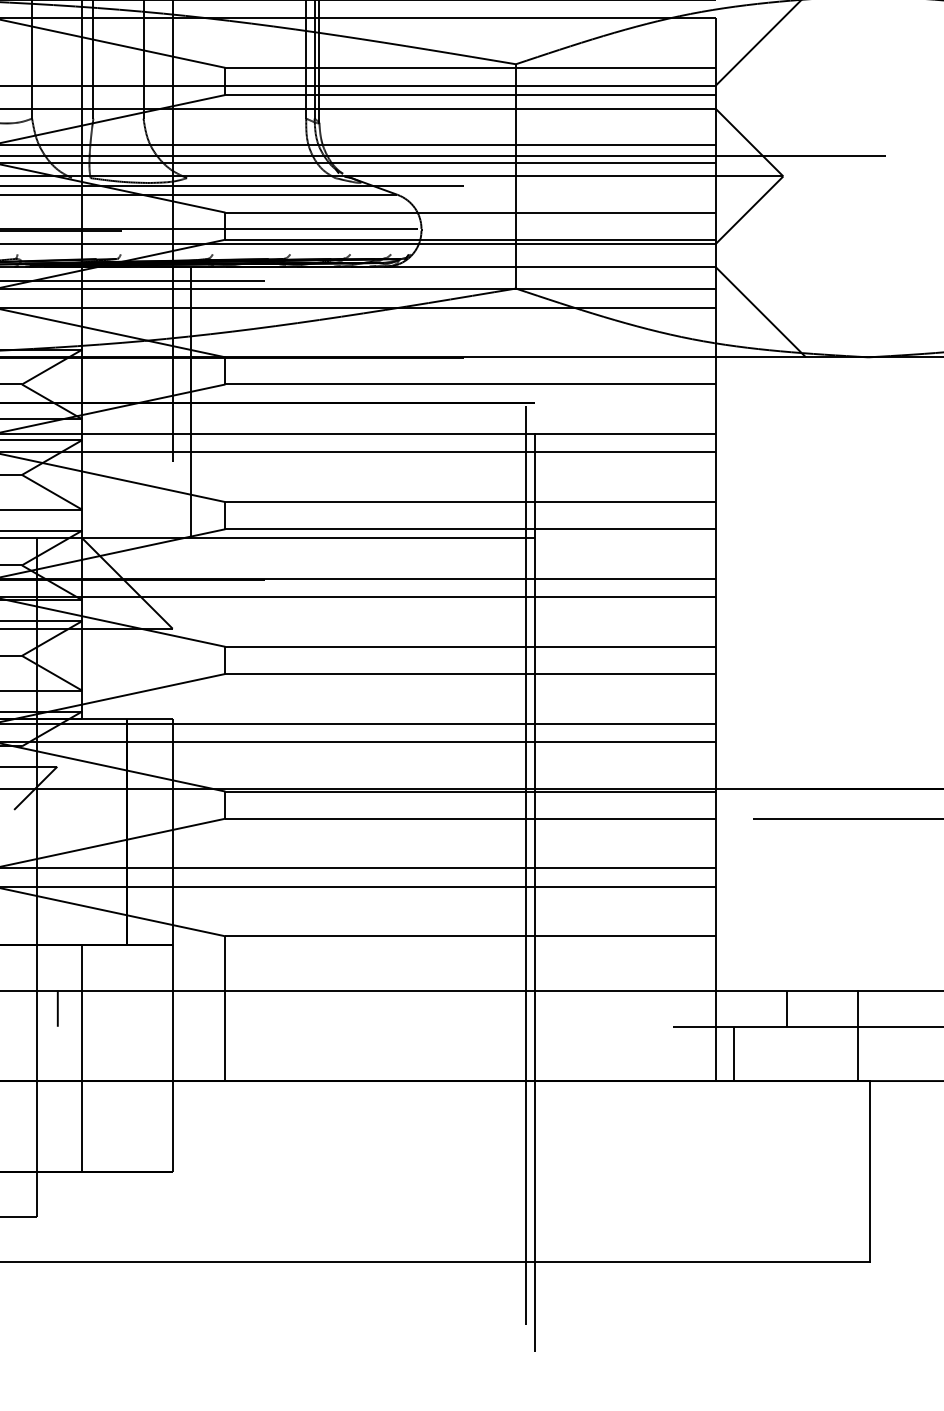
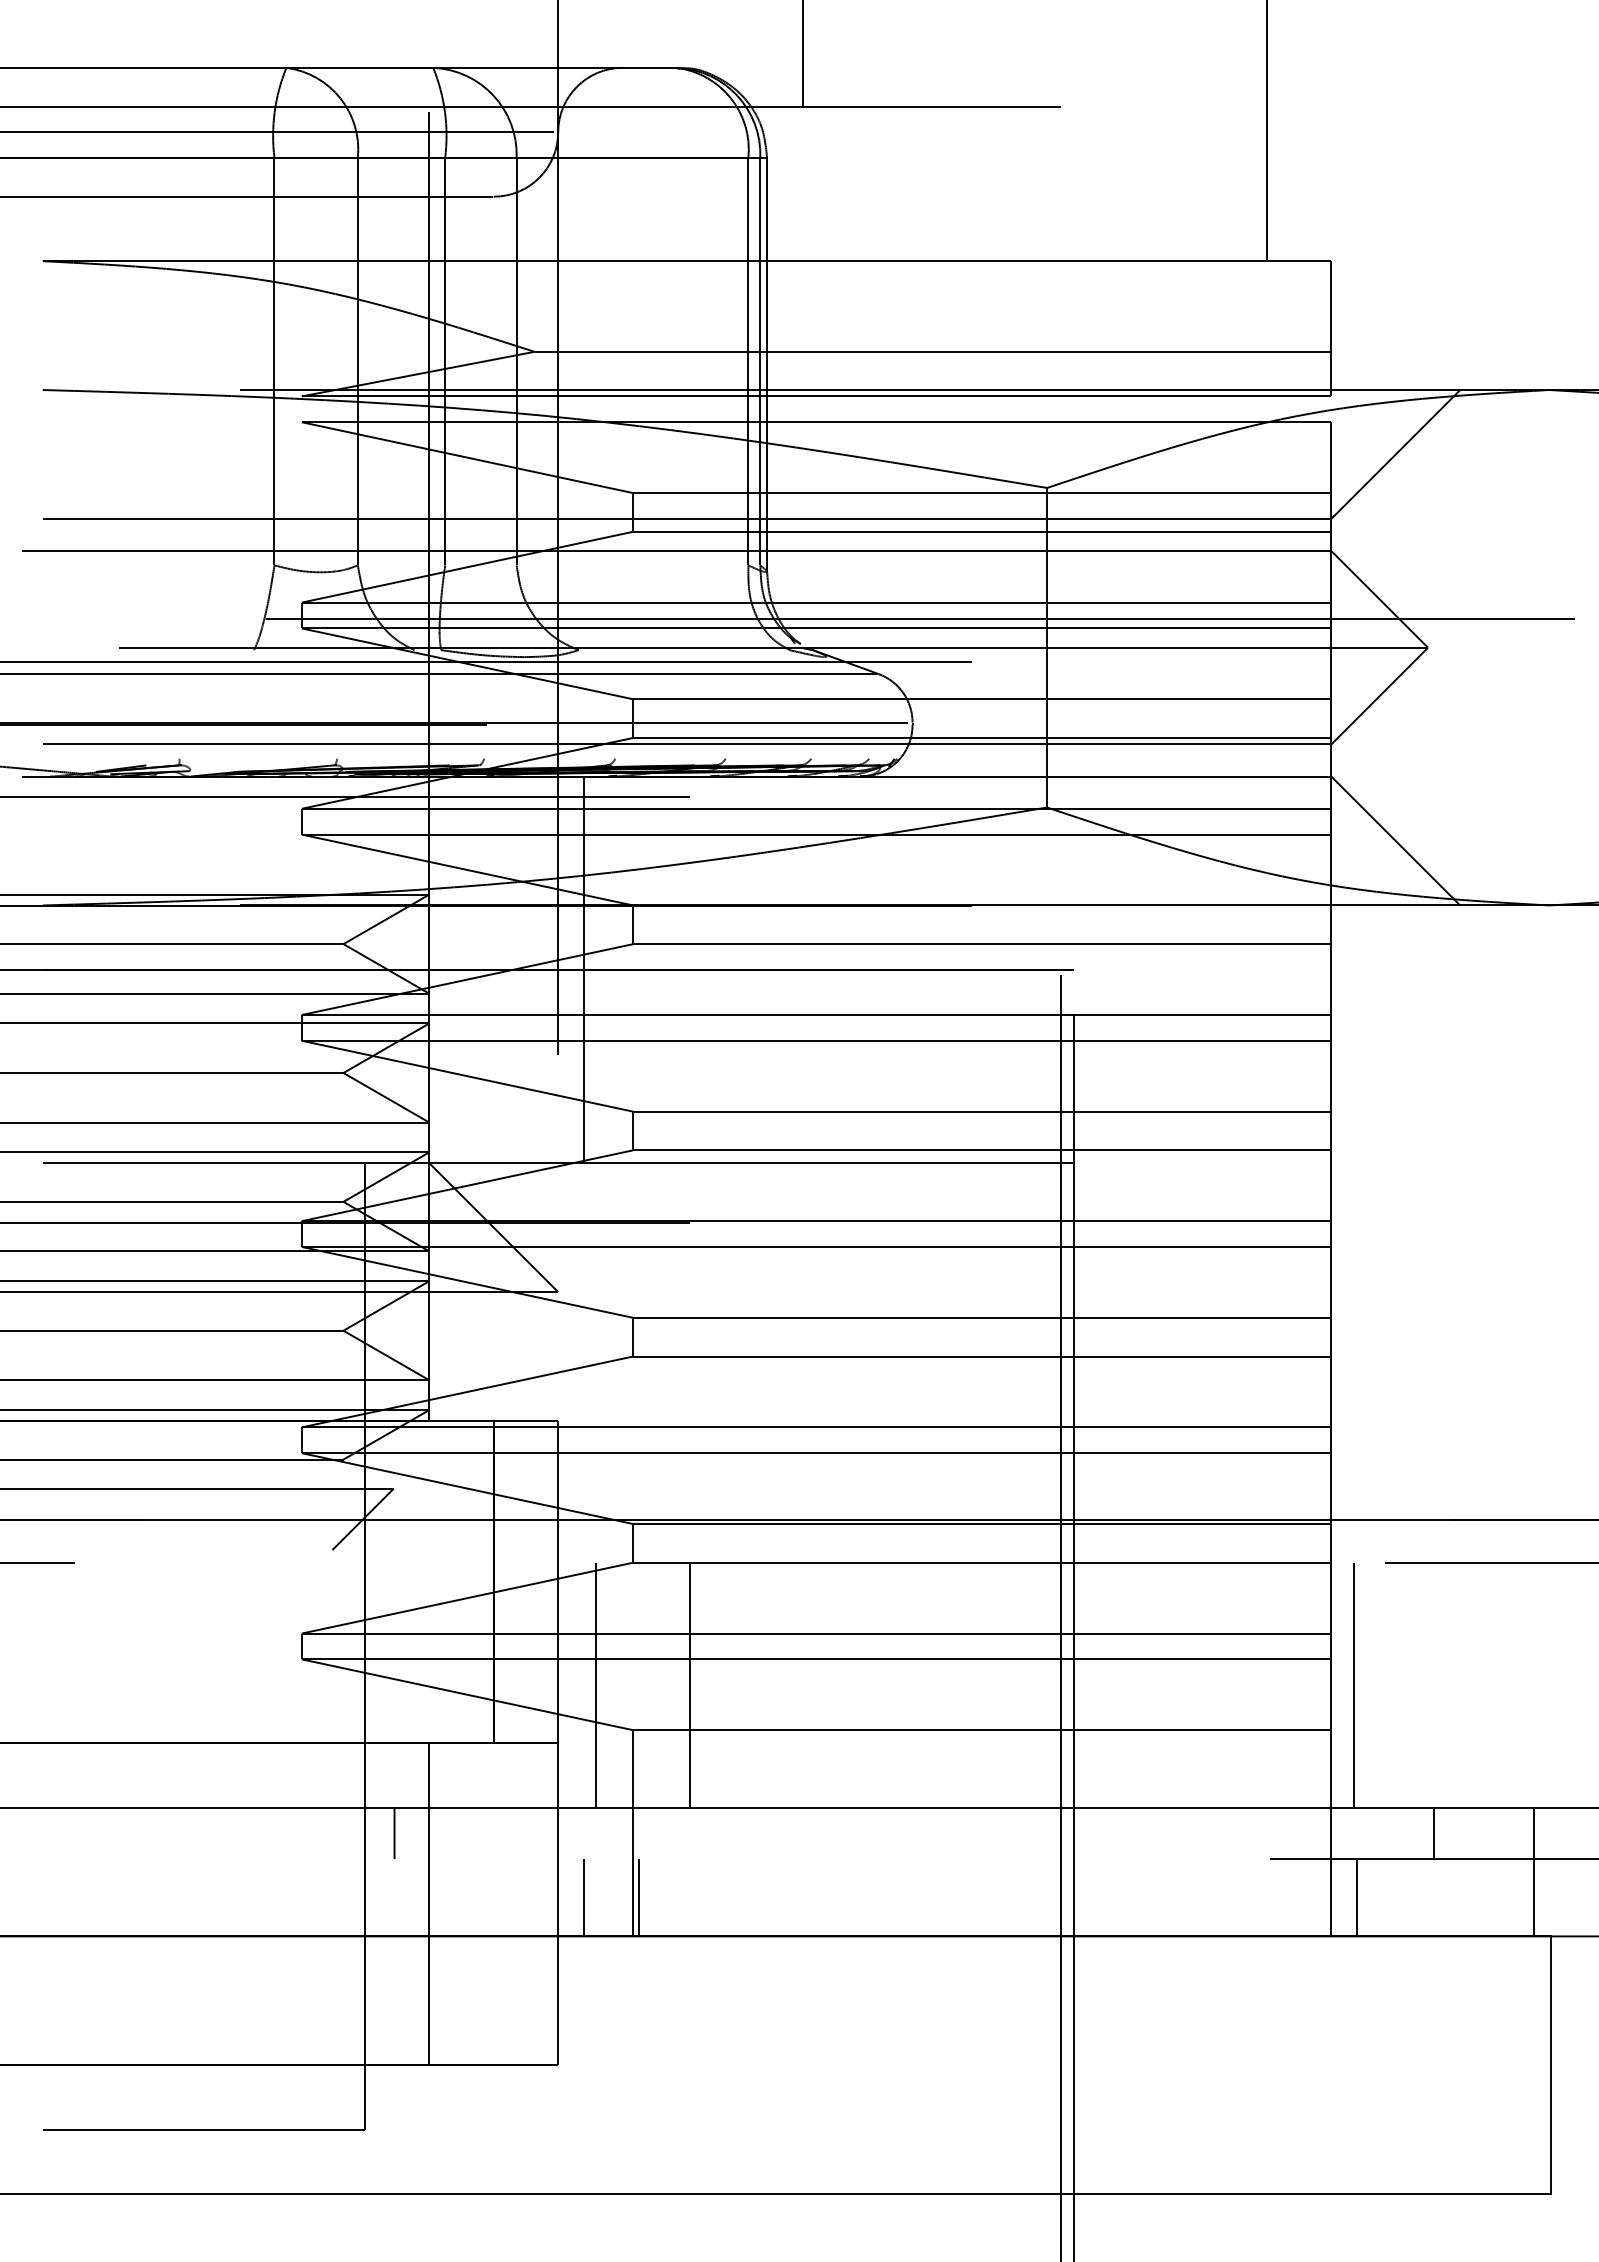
line: (199, 904) -> (596, 1685), added
line: (265, 904) -> (690, 1685), added
line: (731, 904) -> (1354, 1685), added
line: (190, 1053) -> (583, 1897), added
line: (229, 1053) -> (638, 1897), added

